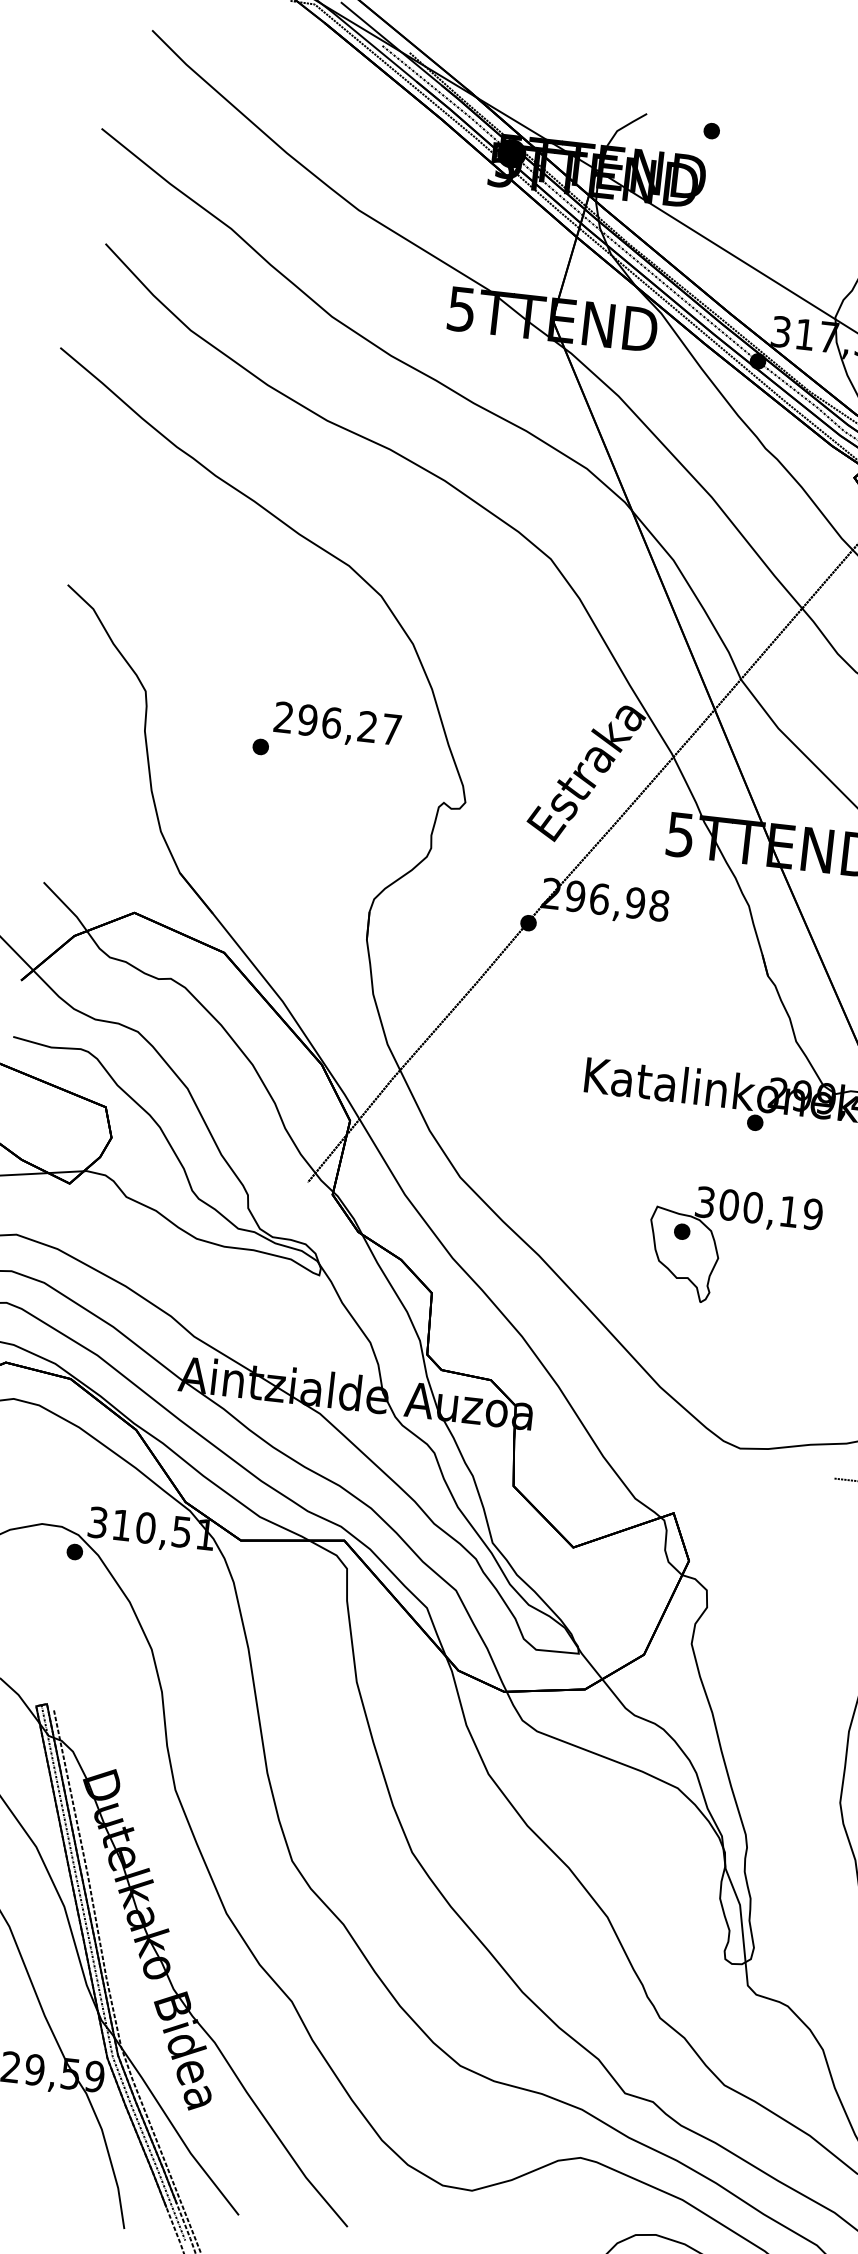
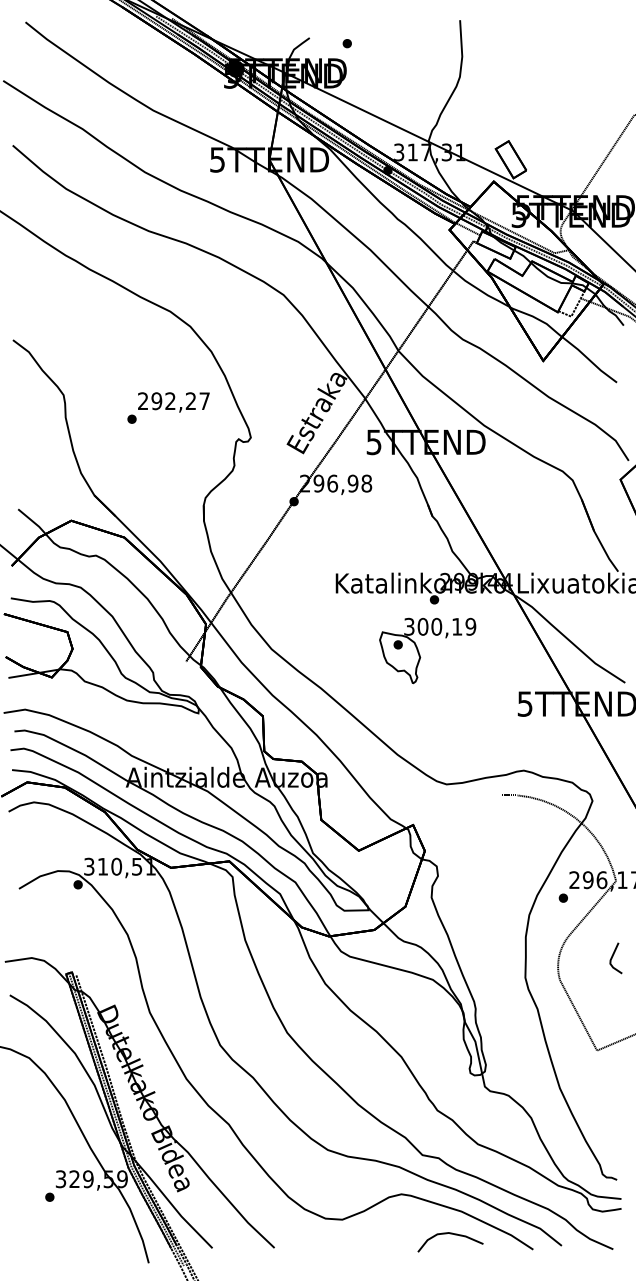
text: (331, 723) -> (170, 401), 296,27 -> 292,27
part: (718, 1247) -> (419, 651), moved

